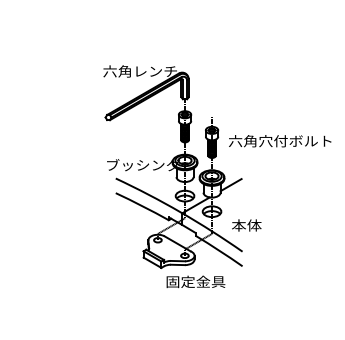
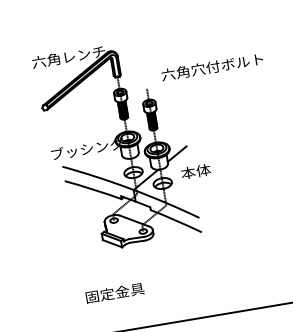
text: (280, 141) -> (212, 67), moved
text: (246, 225) -> (195, 171), moved
text: (195, 281) -> (114, 292), moved

